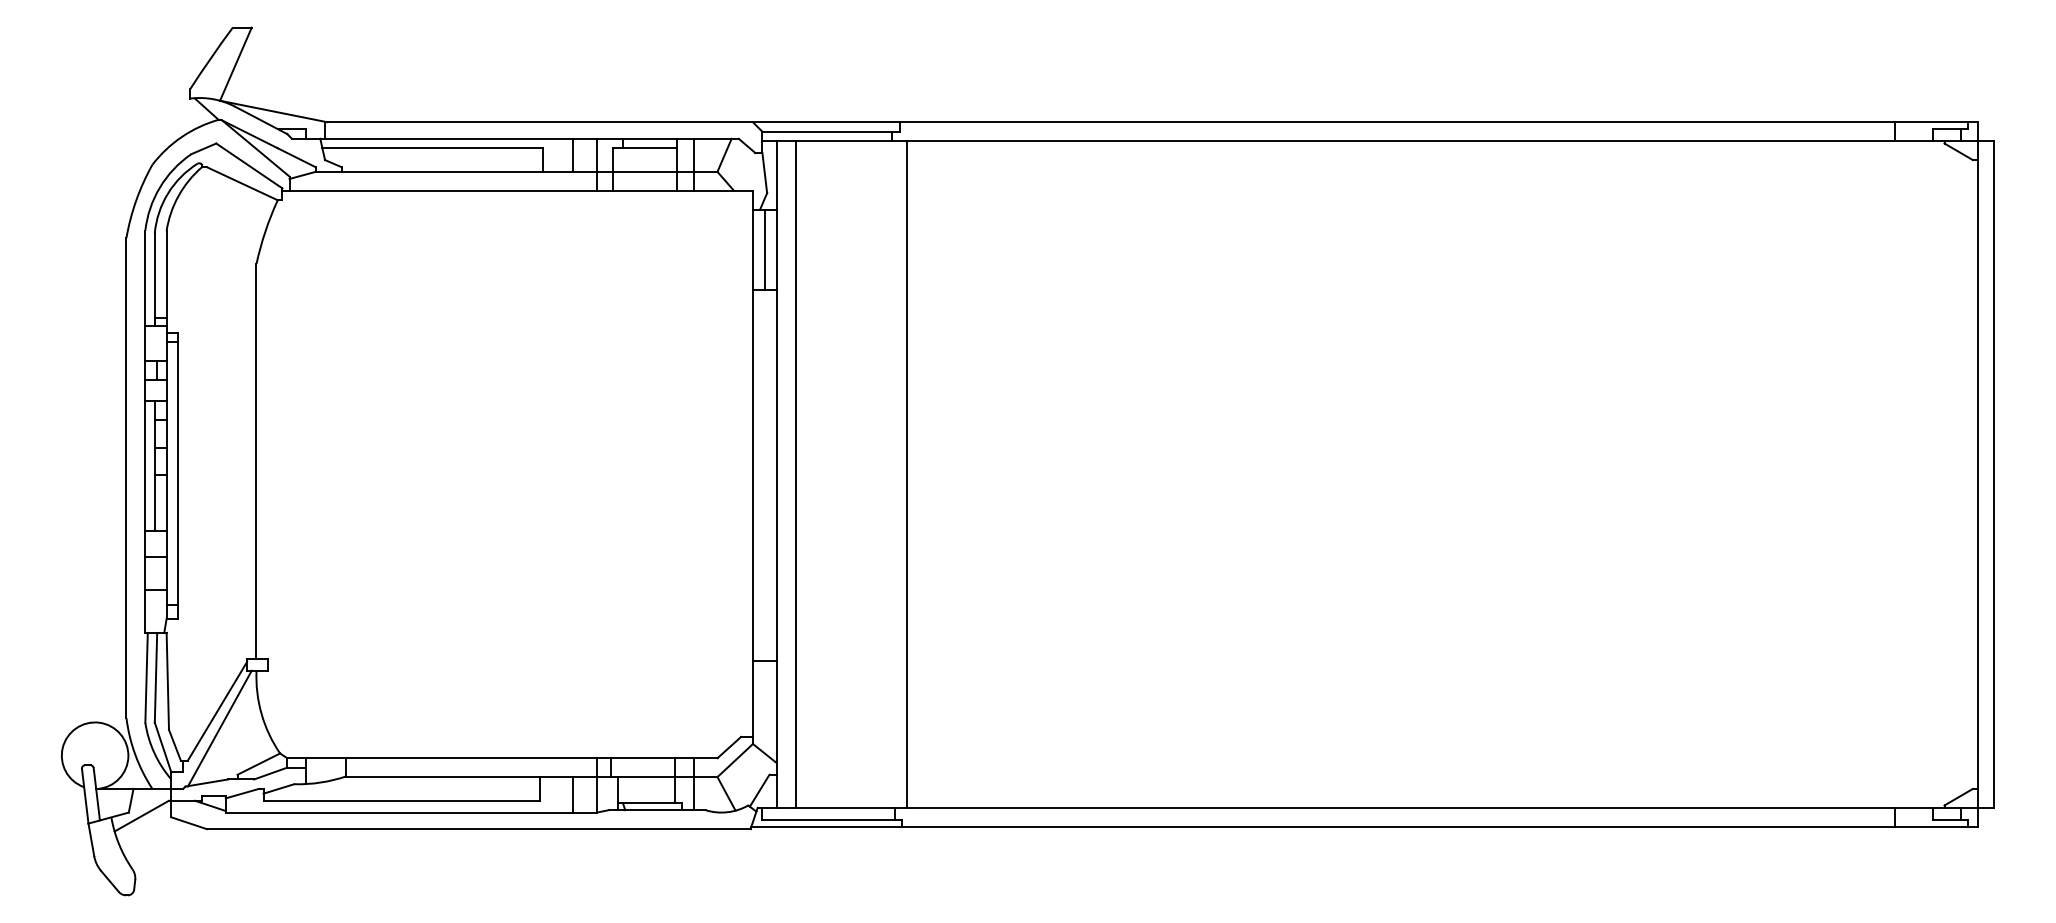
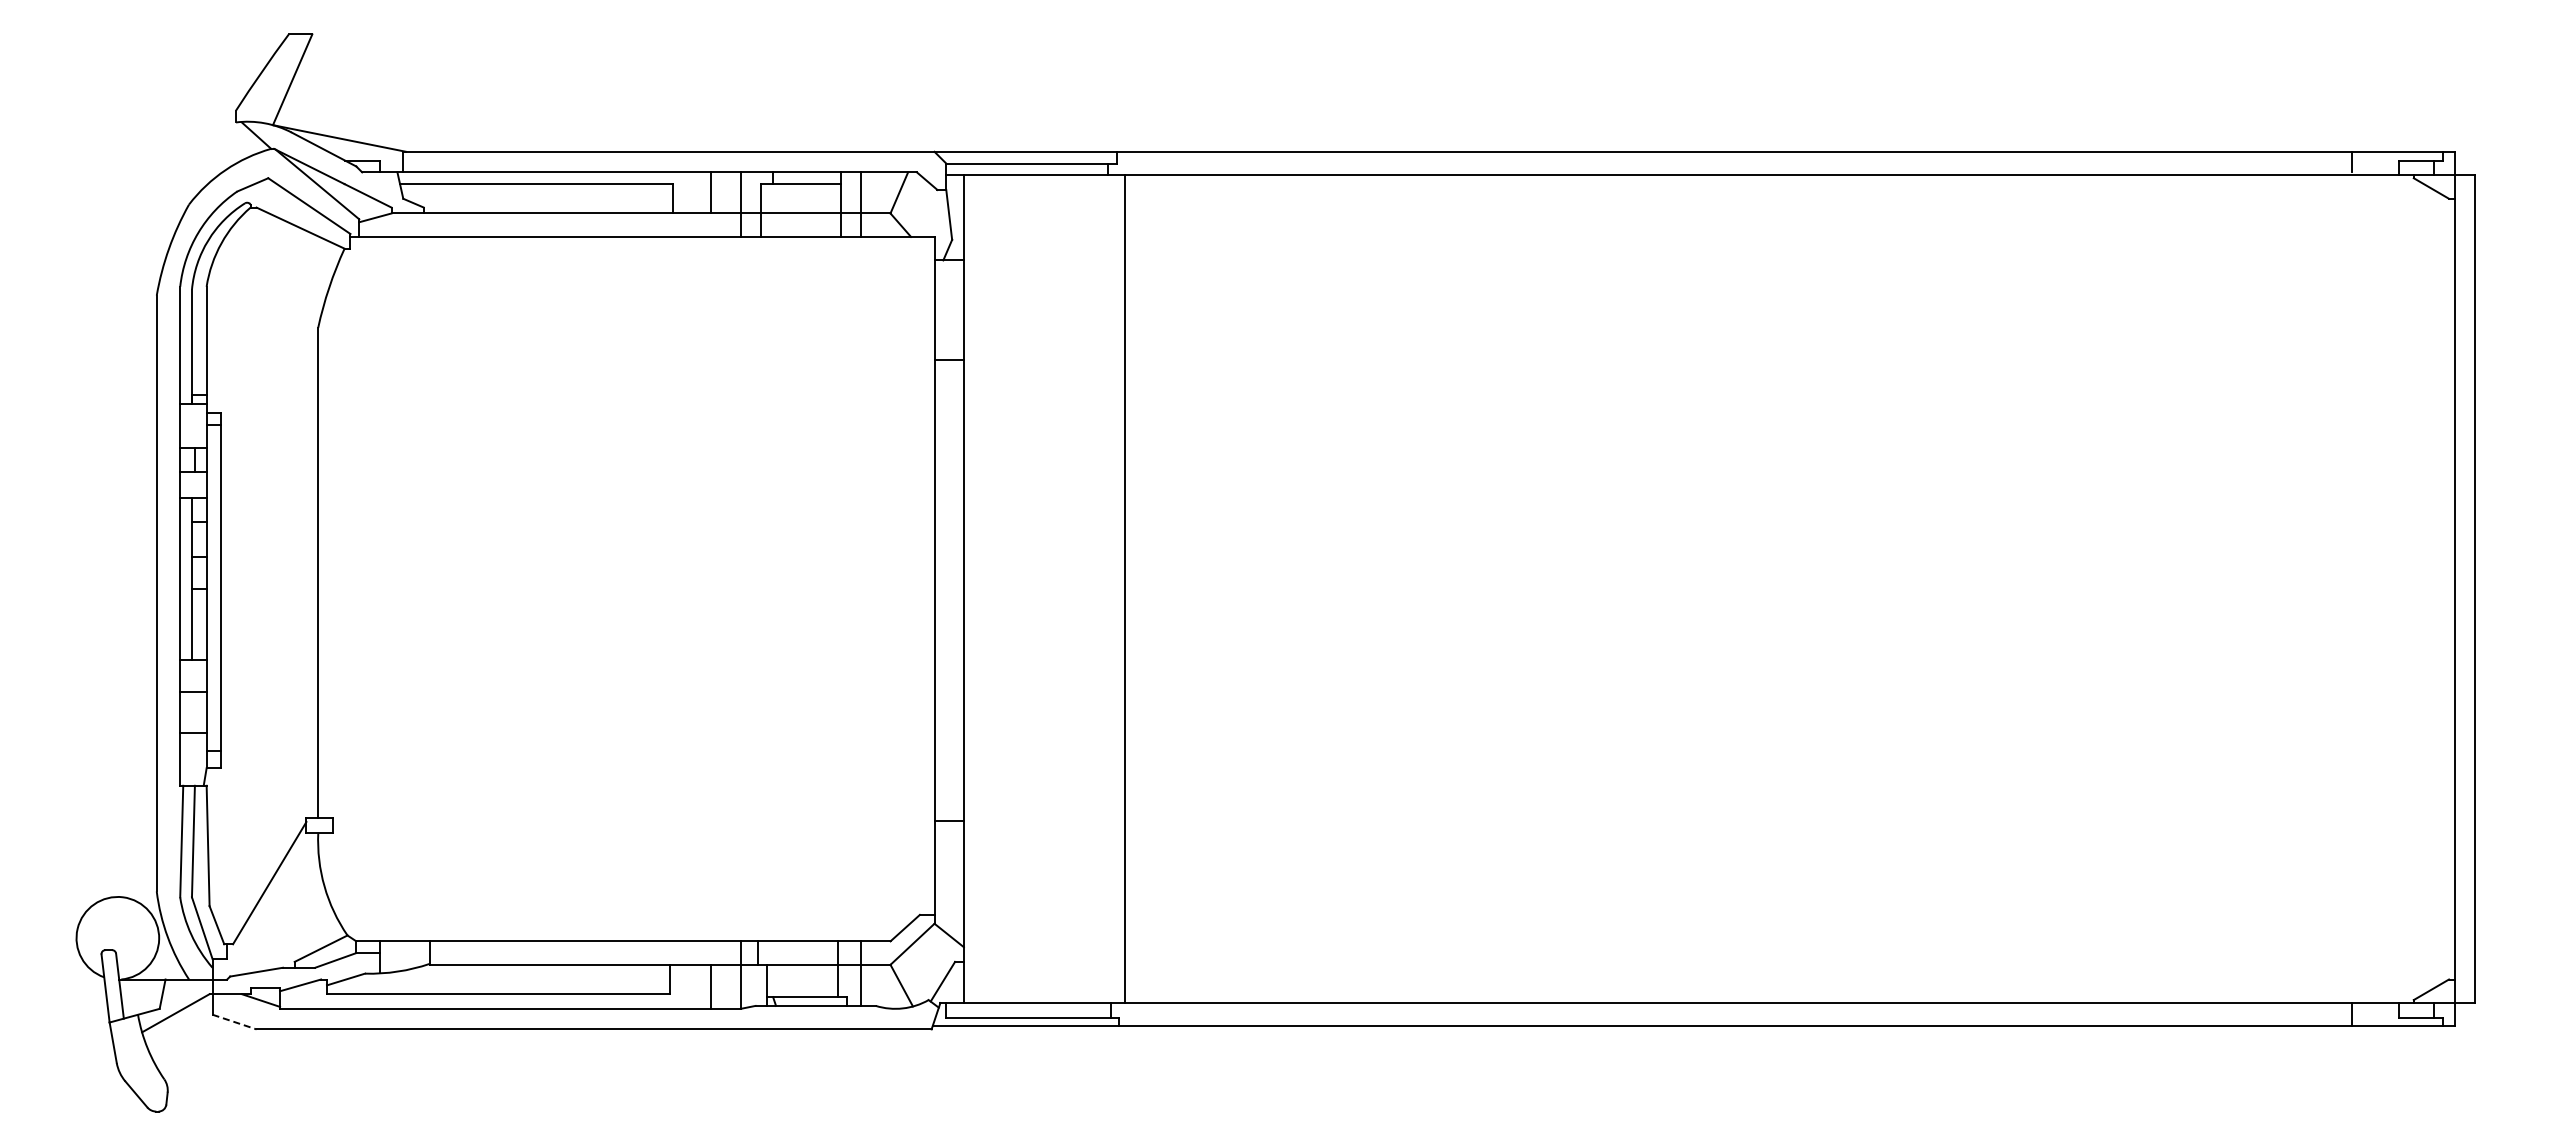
line: (765, 250) -> (949, 310), removed
line: (795, 473) -> (987, 588), removed
line: (219, 728) -> (272, 904), removed
line: (189, 823) -> (235, 1022), solid -> dashed

